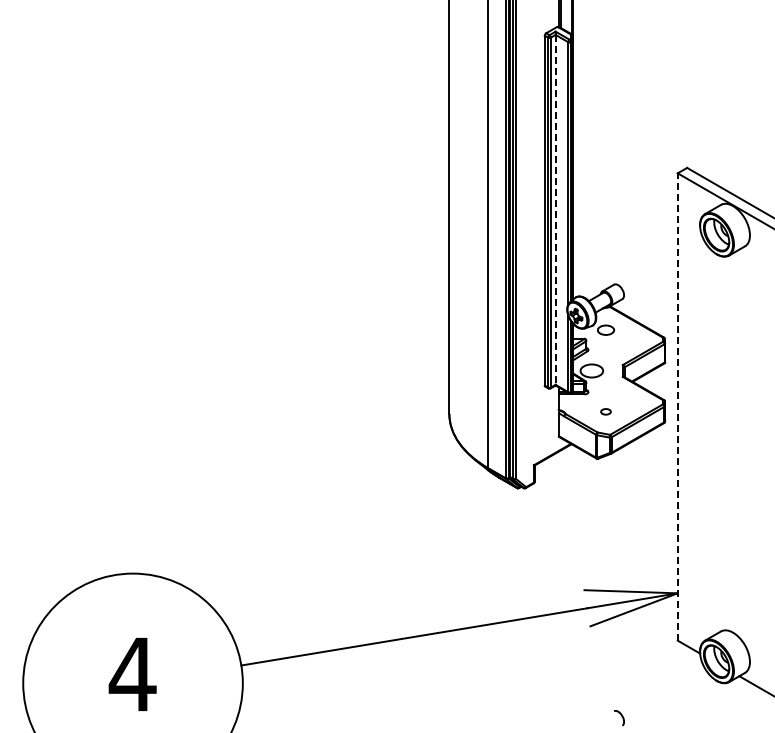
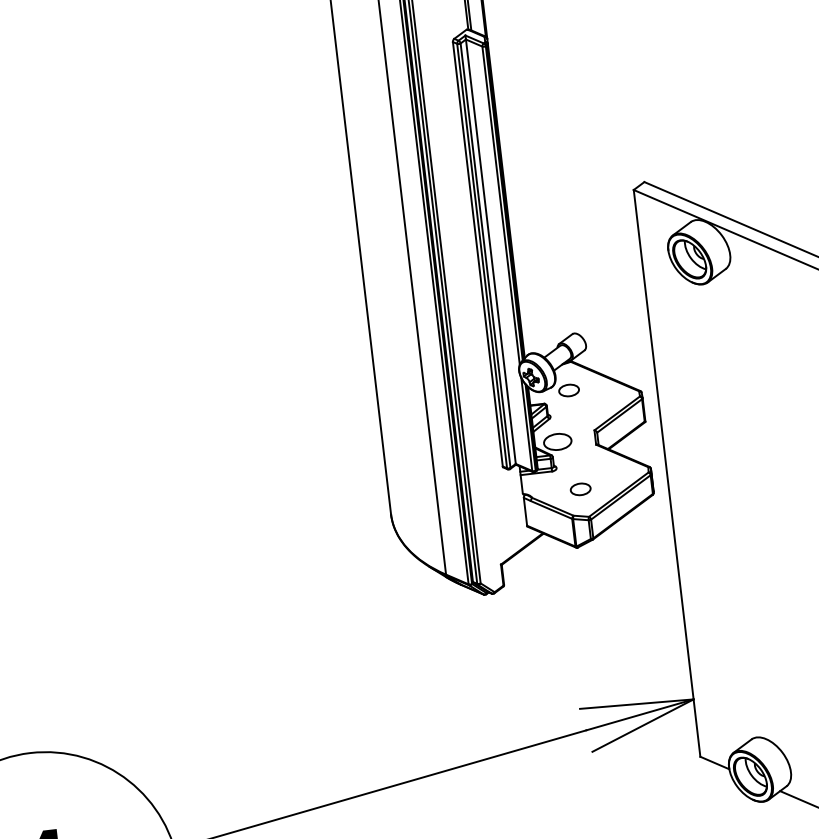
line: (555, 209) -> (490, 251), dashed -> solid
line: (677, 407) -> (666, 474), dashed -> solid
part: (605, 411) -> (580, 489), size x1.67

